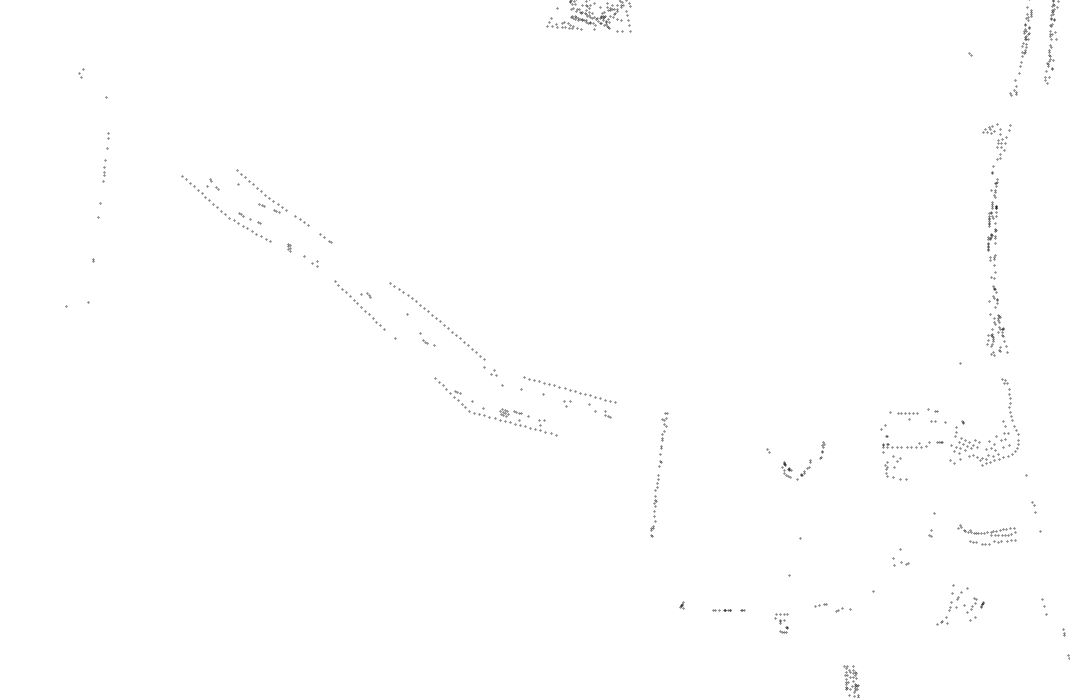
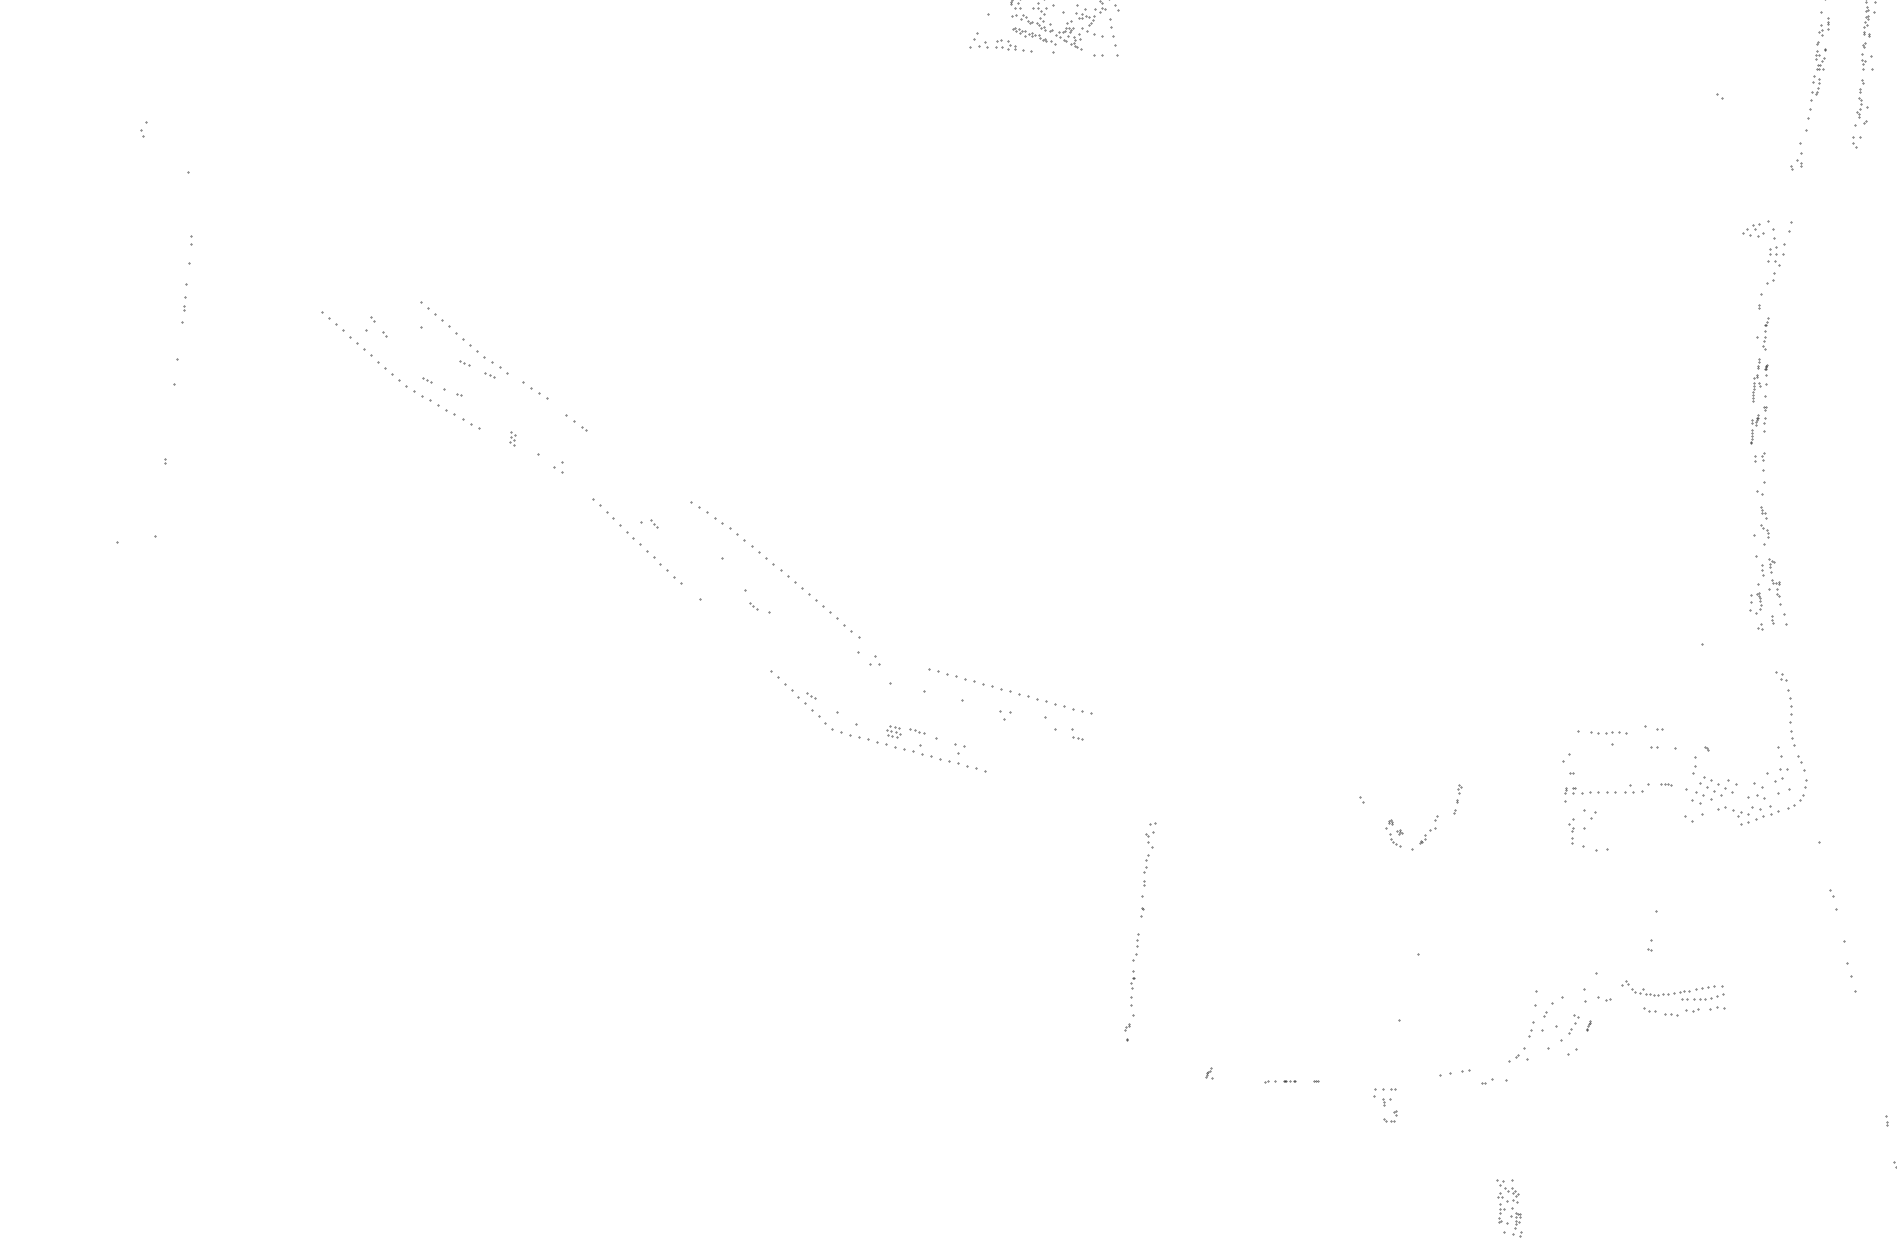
part: (659, 474) -> (1140, 931), moved
part: (986, 534) -> (1672, 997), moved
part: (820, 604) -> (1454, 1072), size x1.43
part: (960, 604) -> (1550, 1025), moved
part: (1044, 606) -> (1851, 976), moved

